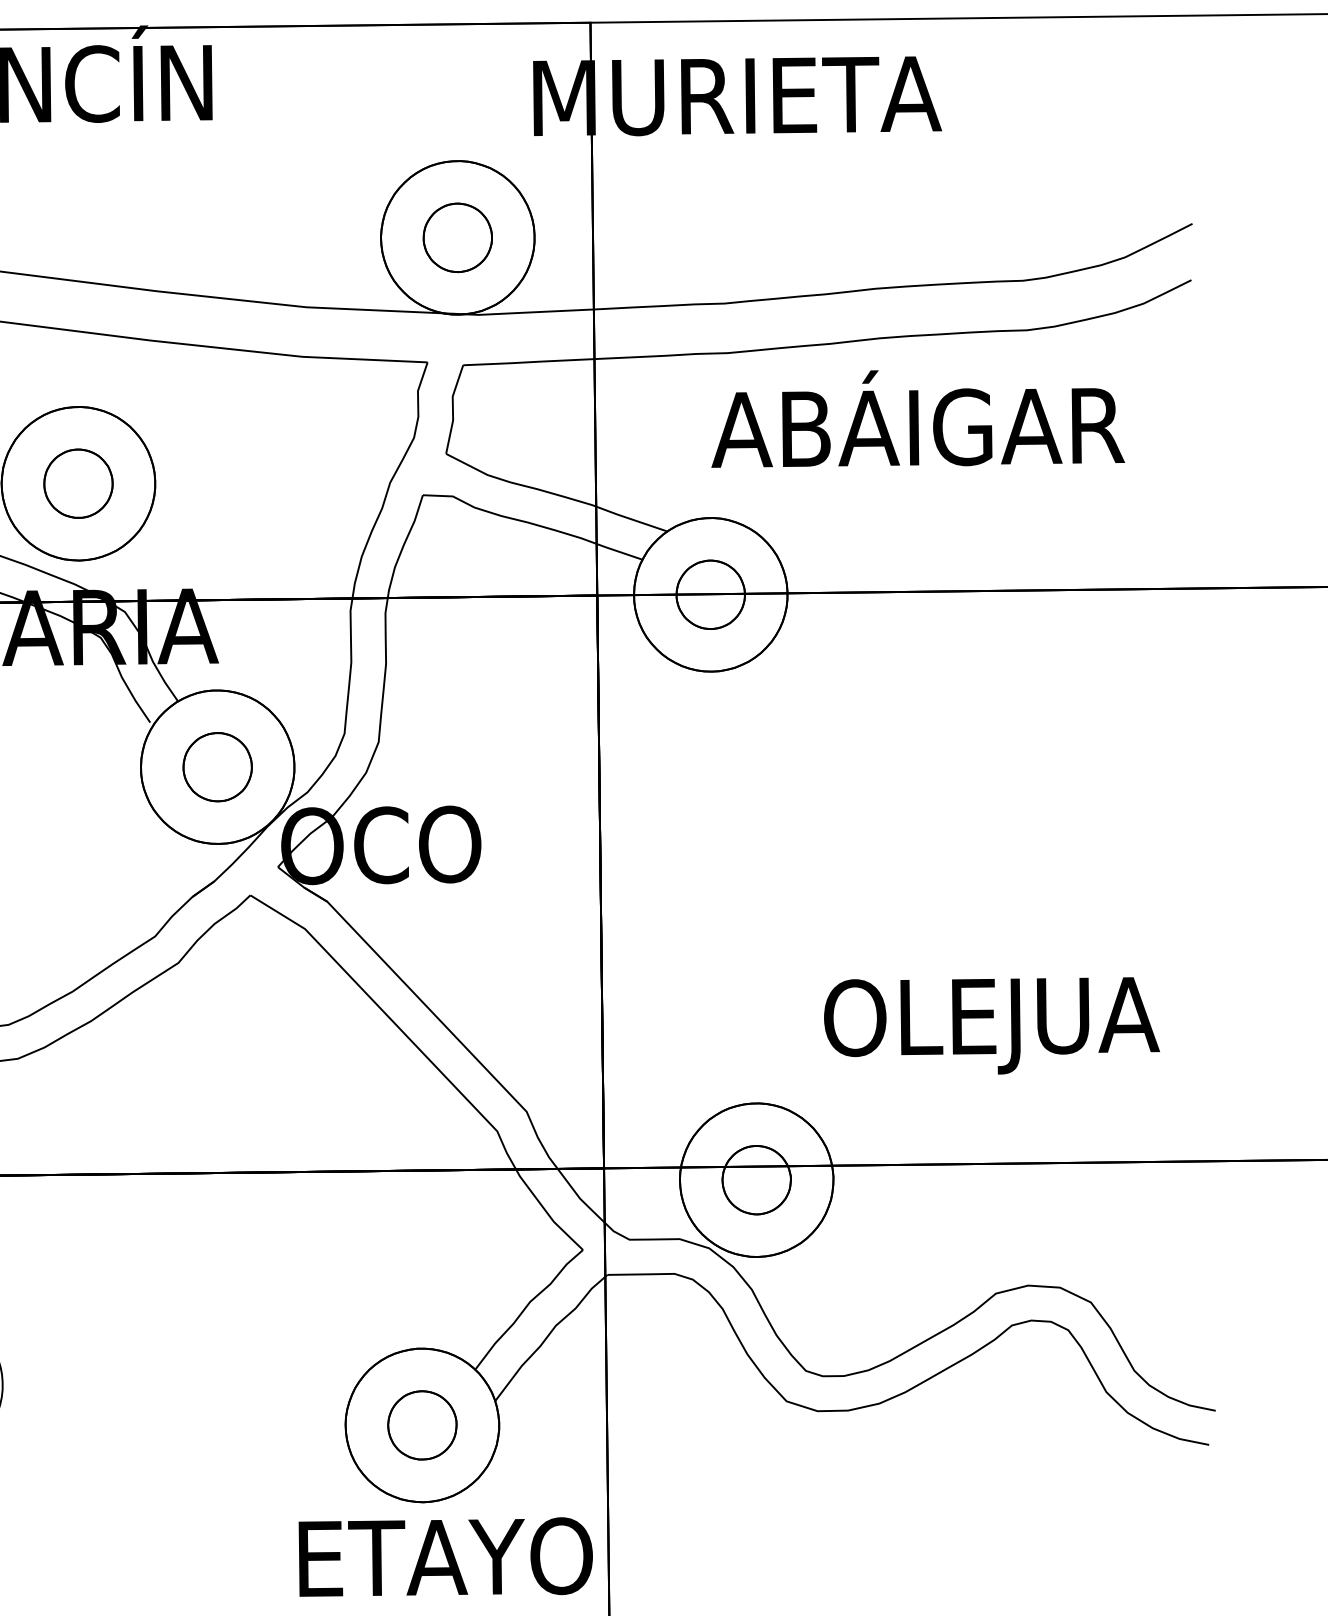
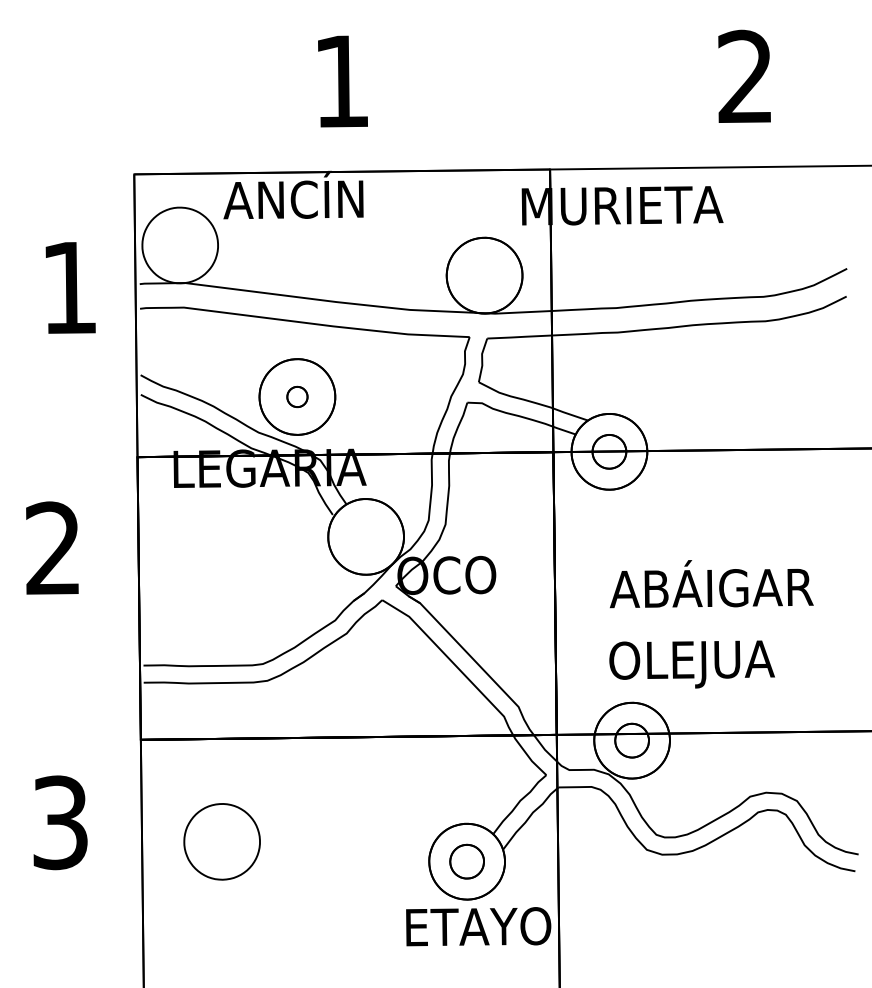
part: (457, 237) -> (484, 275), removed
text: (917, 419) -> (711, 584), moved
part: (78, 482) -> (297, 396), size x0.6
part: (216, 766) -> (365, 536), removed
text: (990, 1025) -> (691, 664), moved

